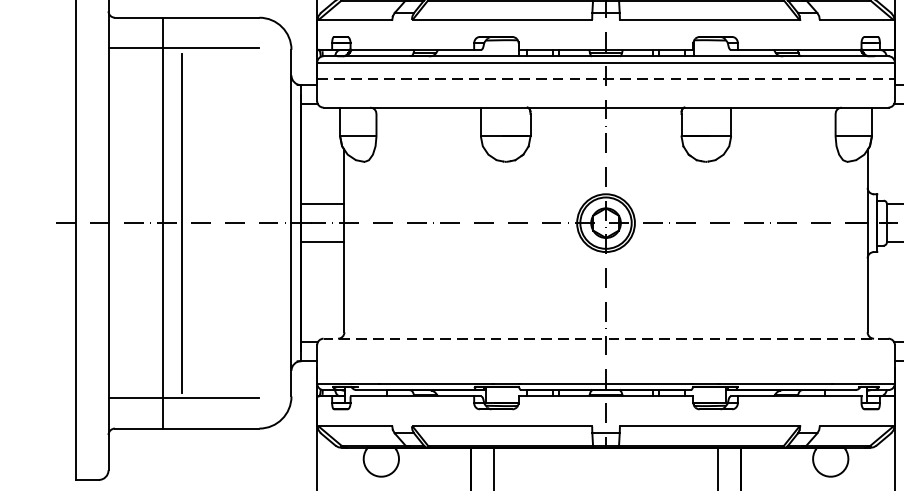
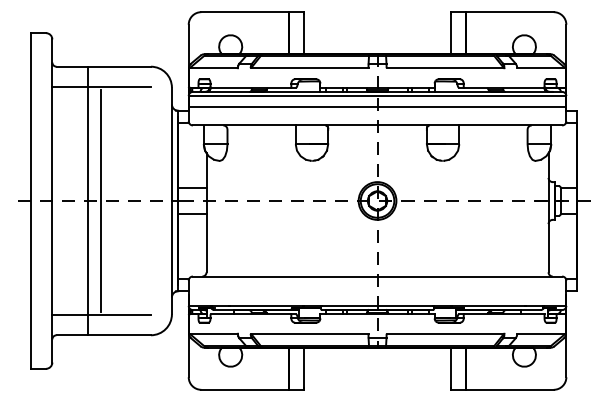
line: (605, 78) -> (377, 106), dashed -> solid
line: (605, 338) -> (377, 276), dashed -> solid

